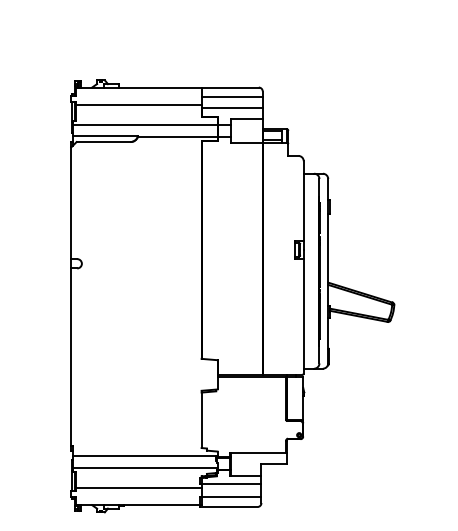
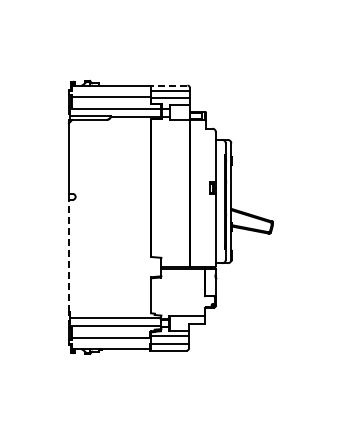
line: (228, 87) -> (168, 85), solid -> dashed
line: (70, 356) -> (68, 255), solid -> dashed

